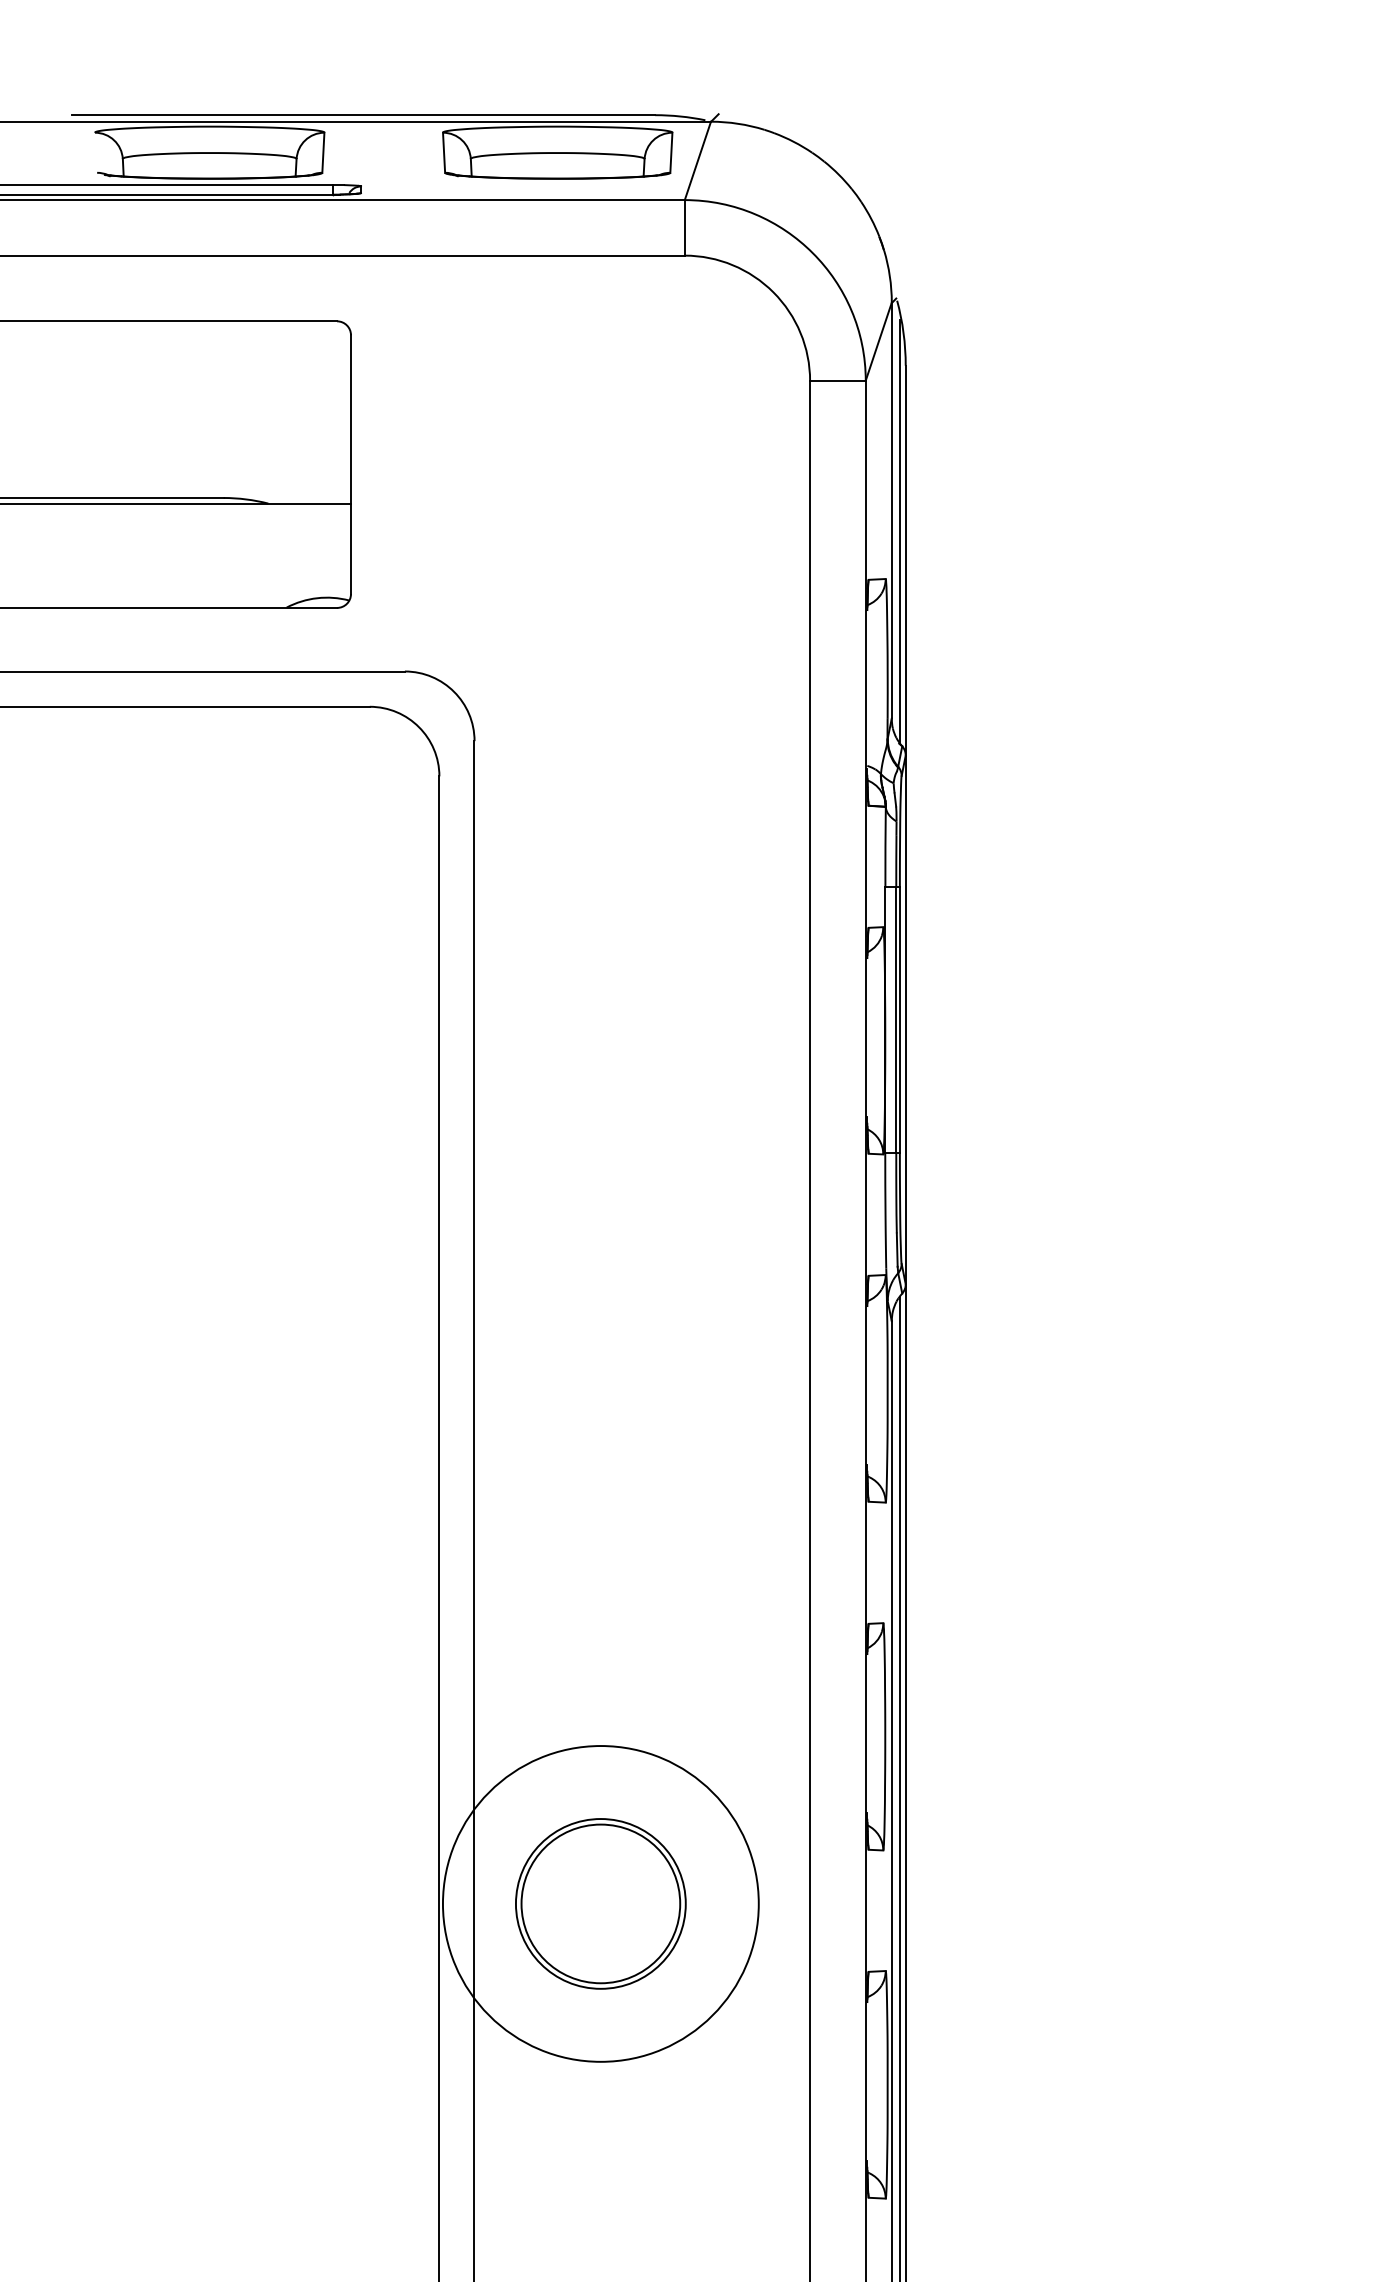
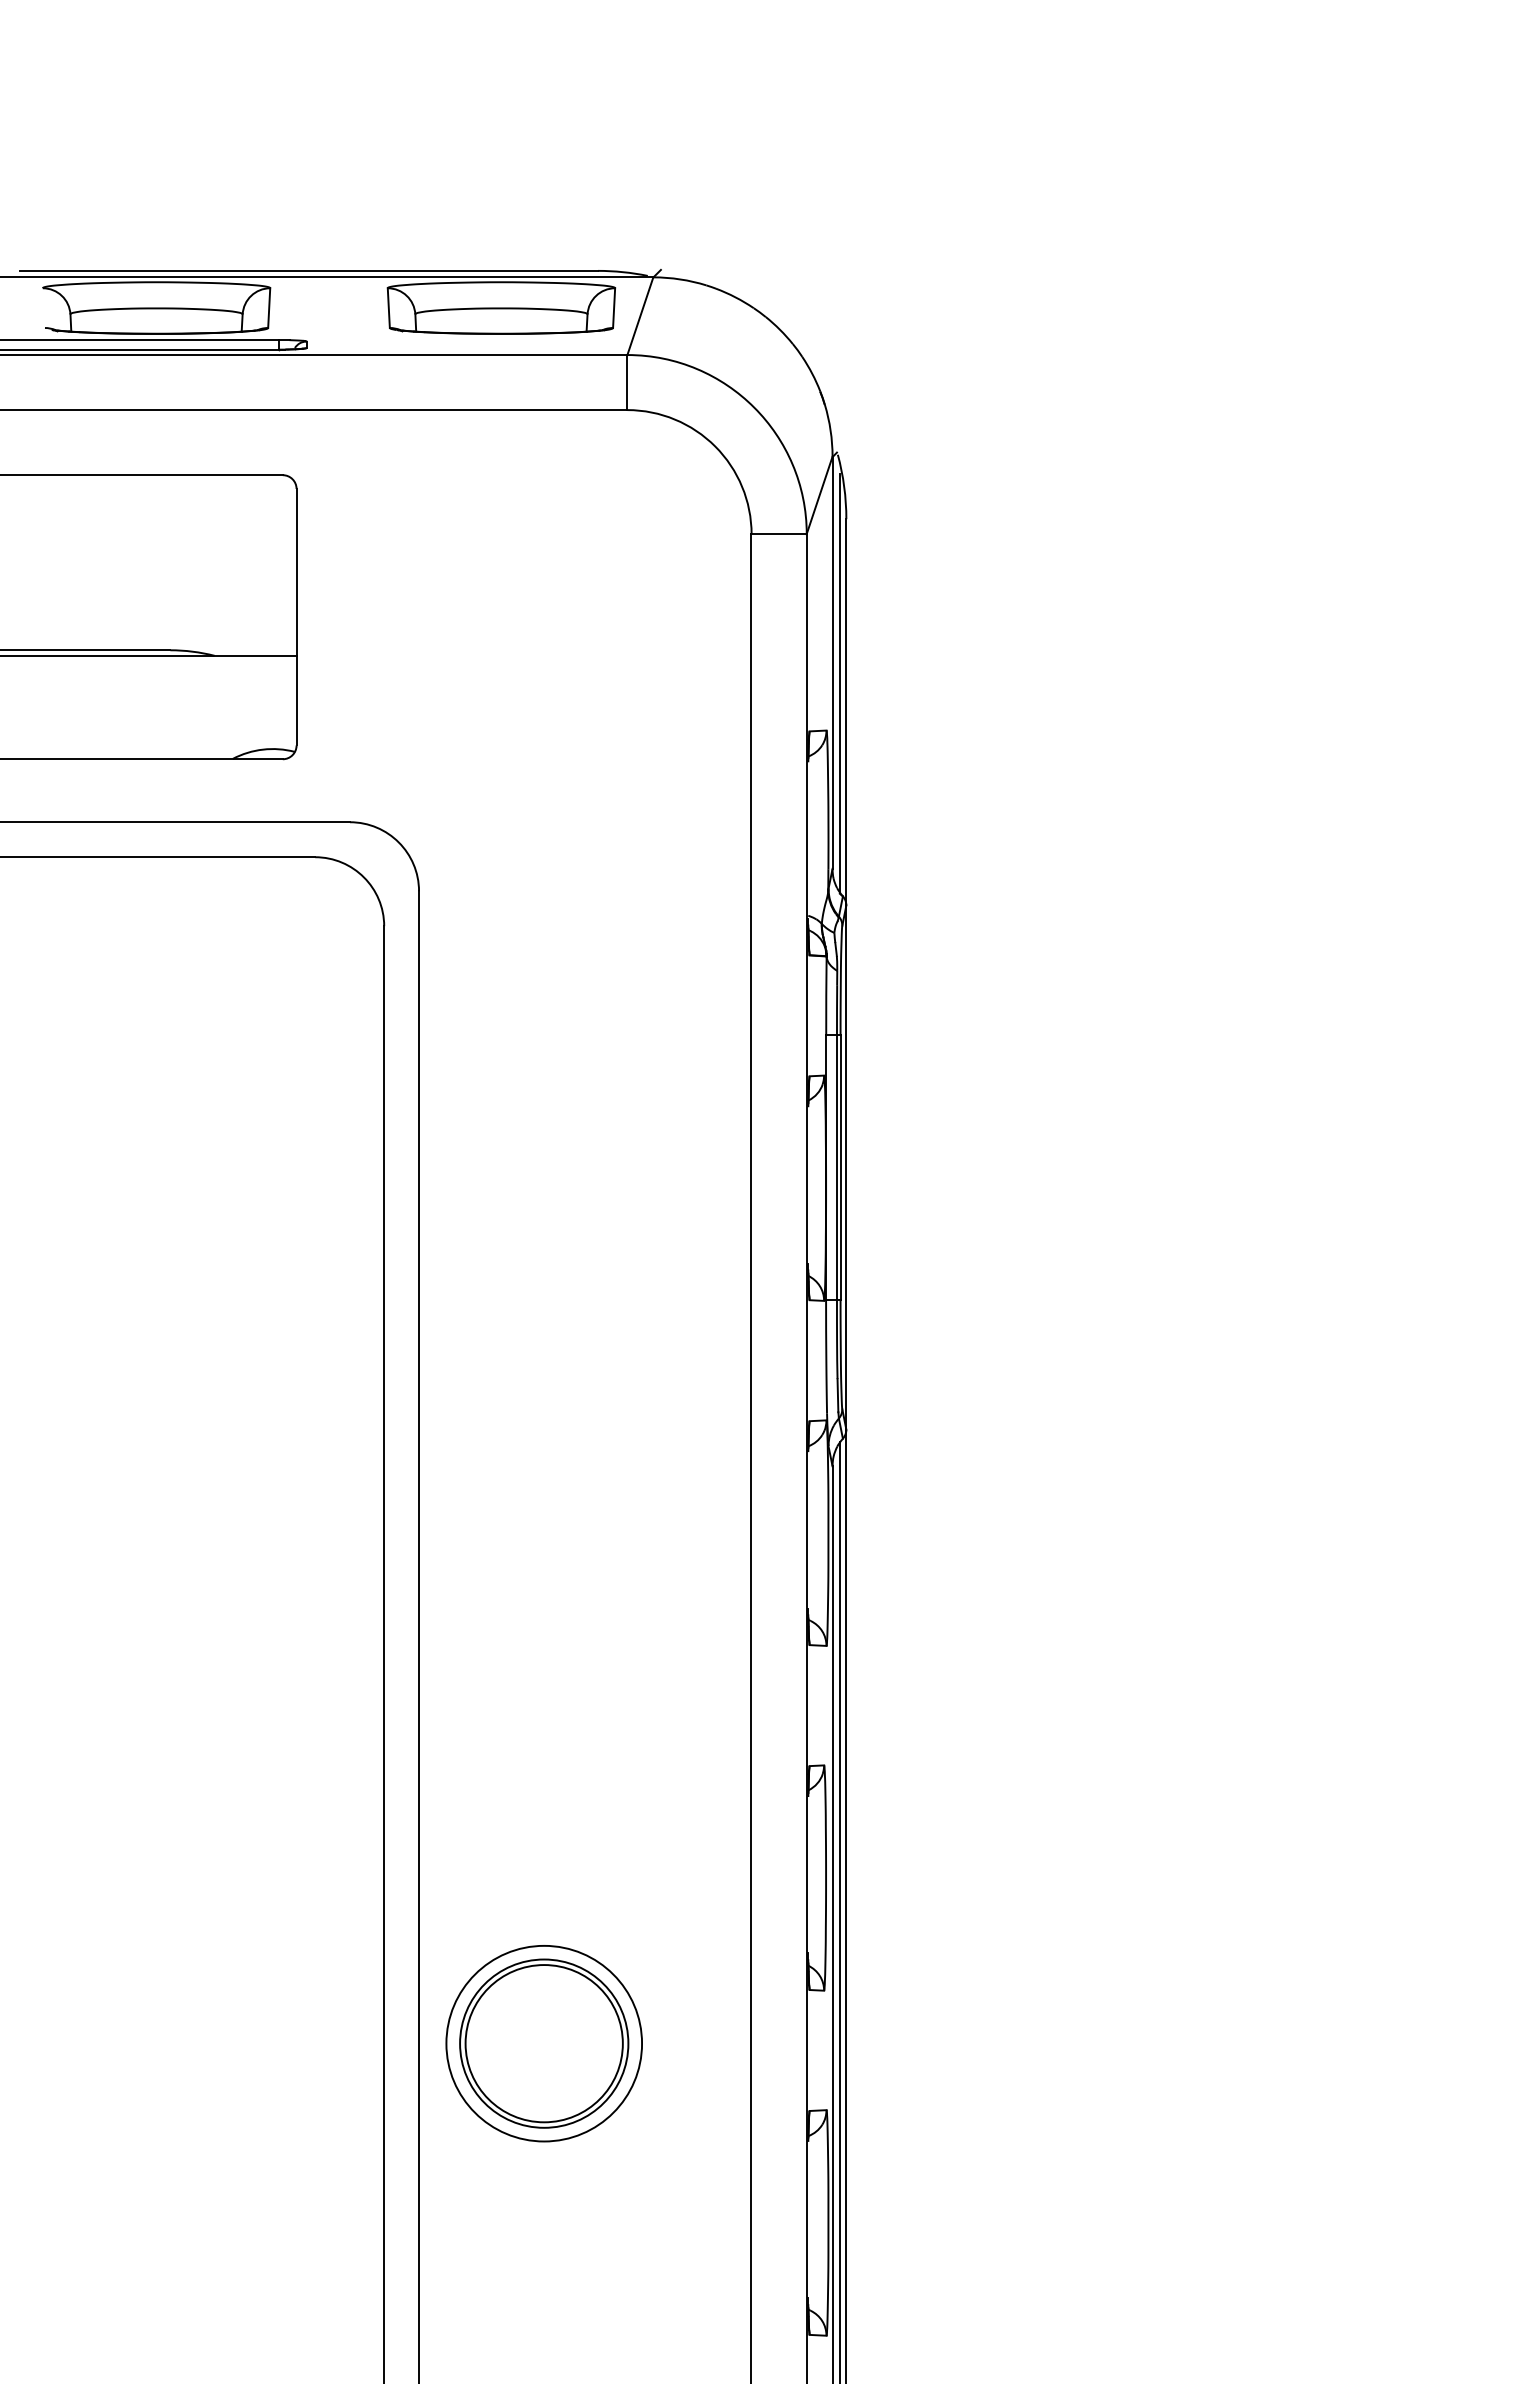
circle: (601, 1903) -> (544, 2043), size x0.62

